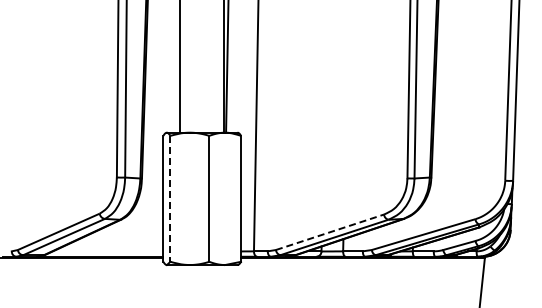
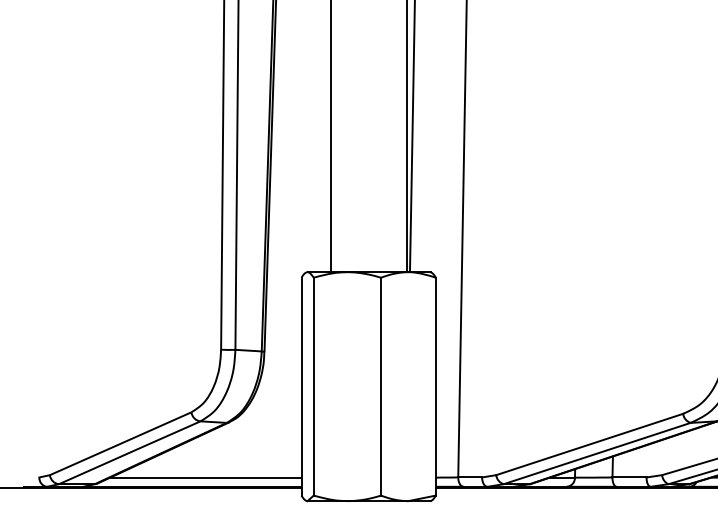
line: (170, 198) -> (313, 386), dashed -> solid
line: (329, 232) -> (588, 444), dashed -> solid
line: (108, 251) -> (206, 477), added

